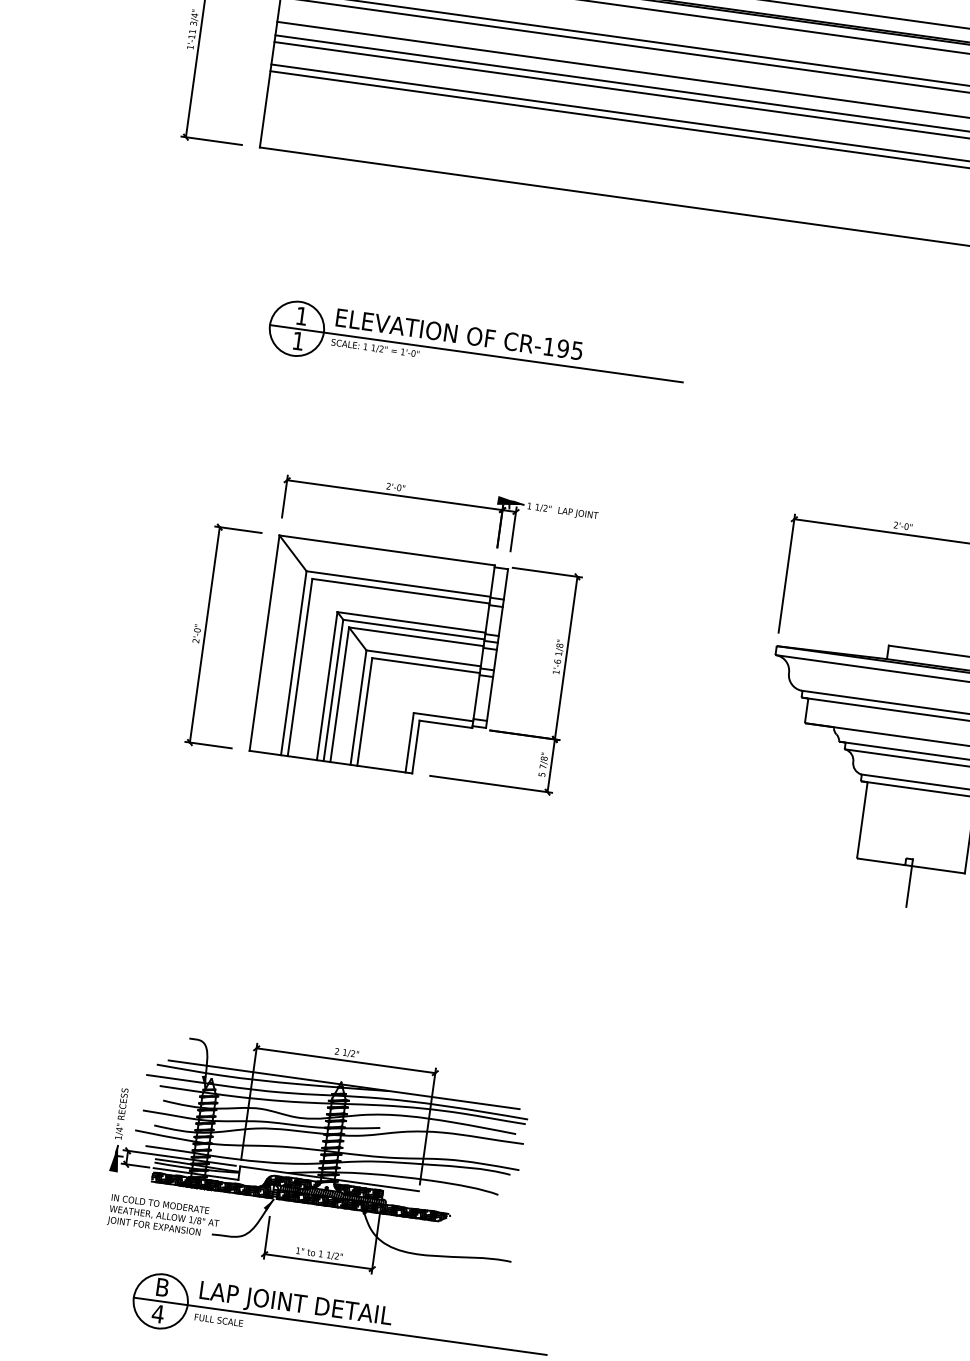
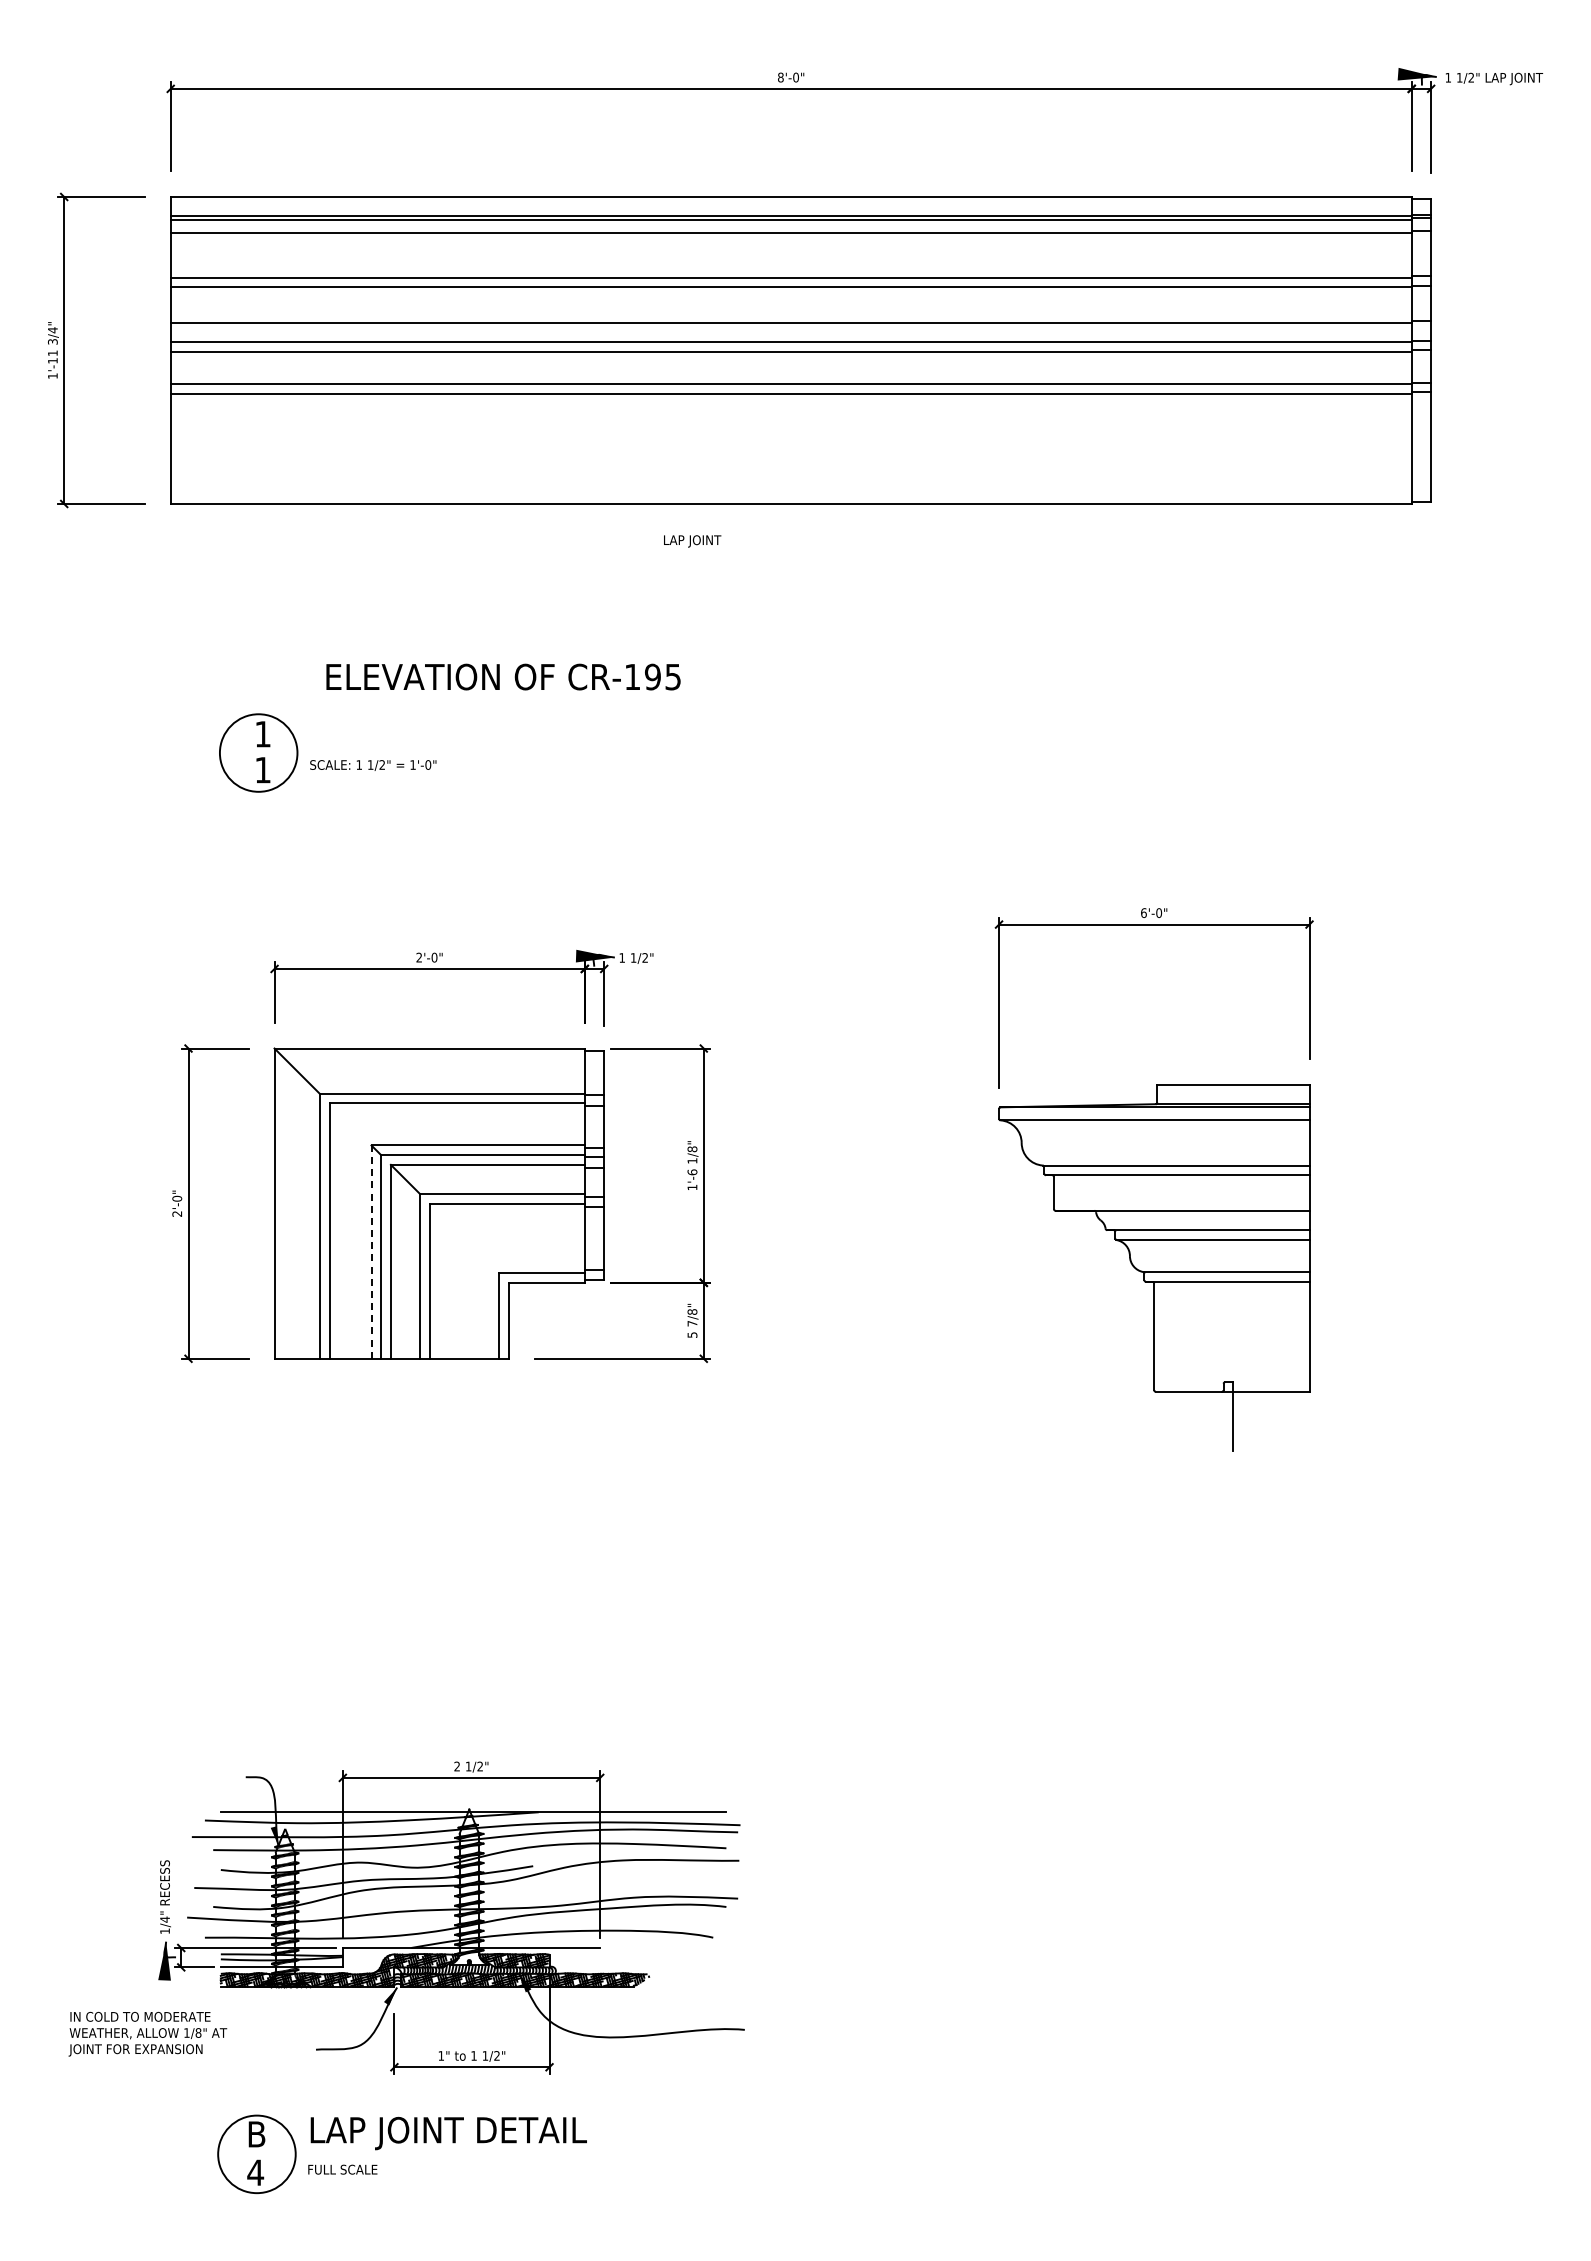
text: (459, 334) -> (503, 676), moved
line: (475, 353) -> (516, 753), removed
text: (578, 513) -> (692, 541), moved
text: (895, 524) -> (1143, 912), 2'-0" -> 6'-0"
line: (327, 686) -> (371, 1252), solid -> dashed
text: (163, 1216) -> (147, 2033), moved
line: (340, 1326) -> (515, 2154), removed

